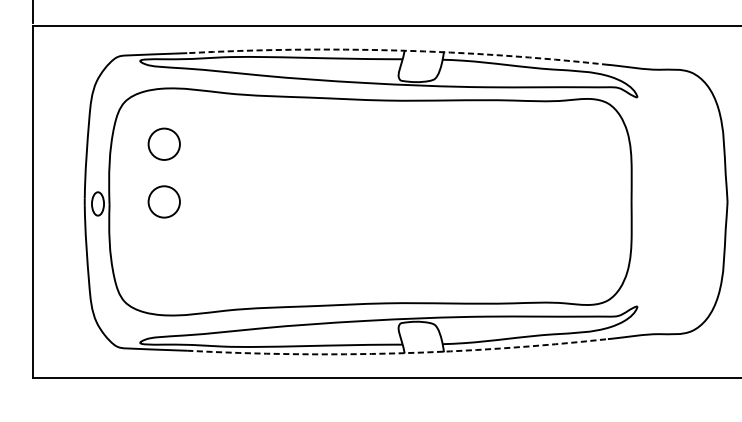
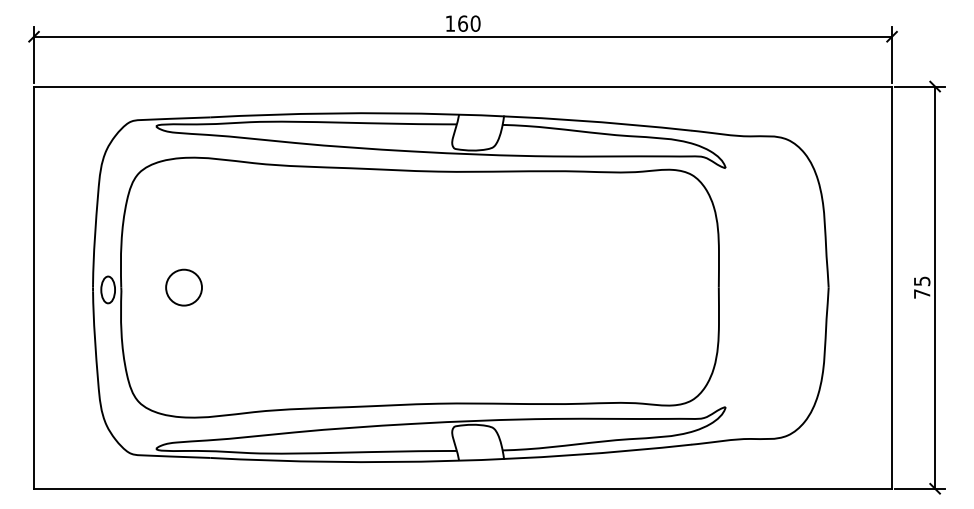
arc: (397, 50) -> (451, 114), dashed -> solid
circle: (163, 144) -> (183, 221), removed
arc: (397, 352) -> (451, 460), dashed -> solid

